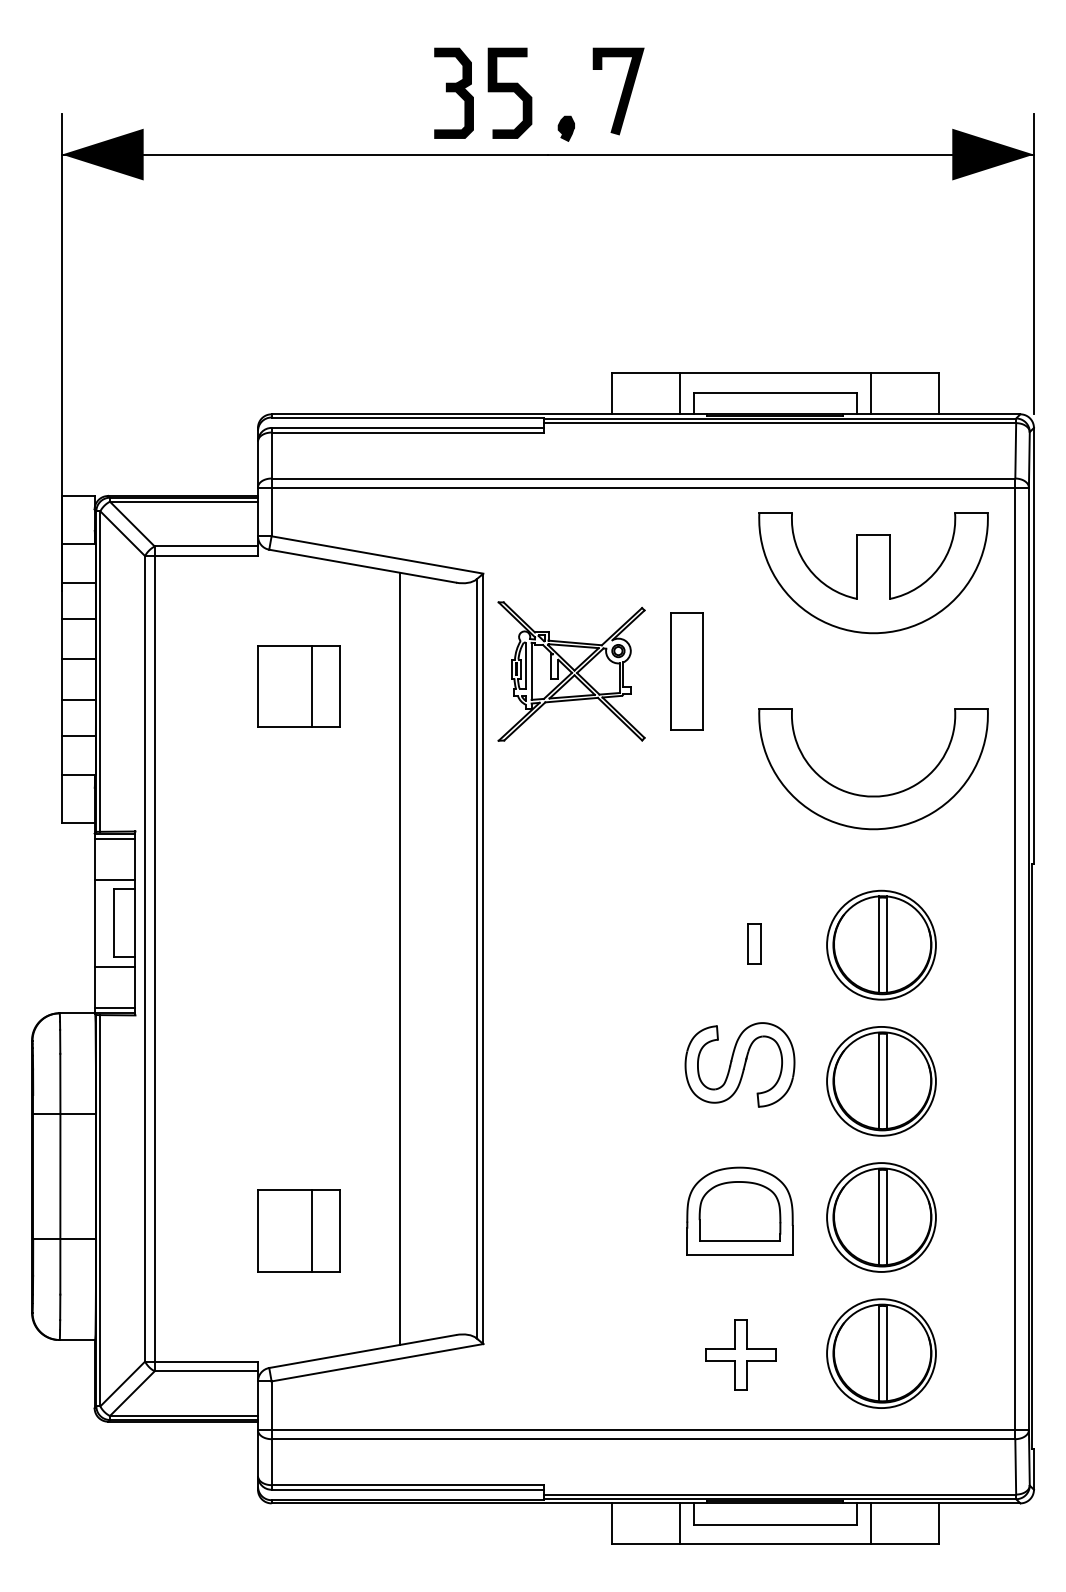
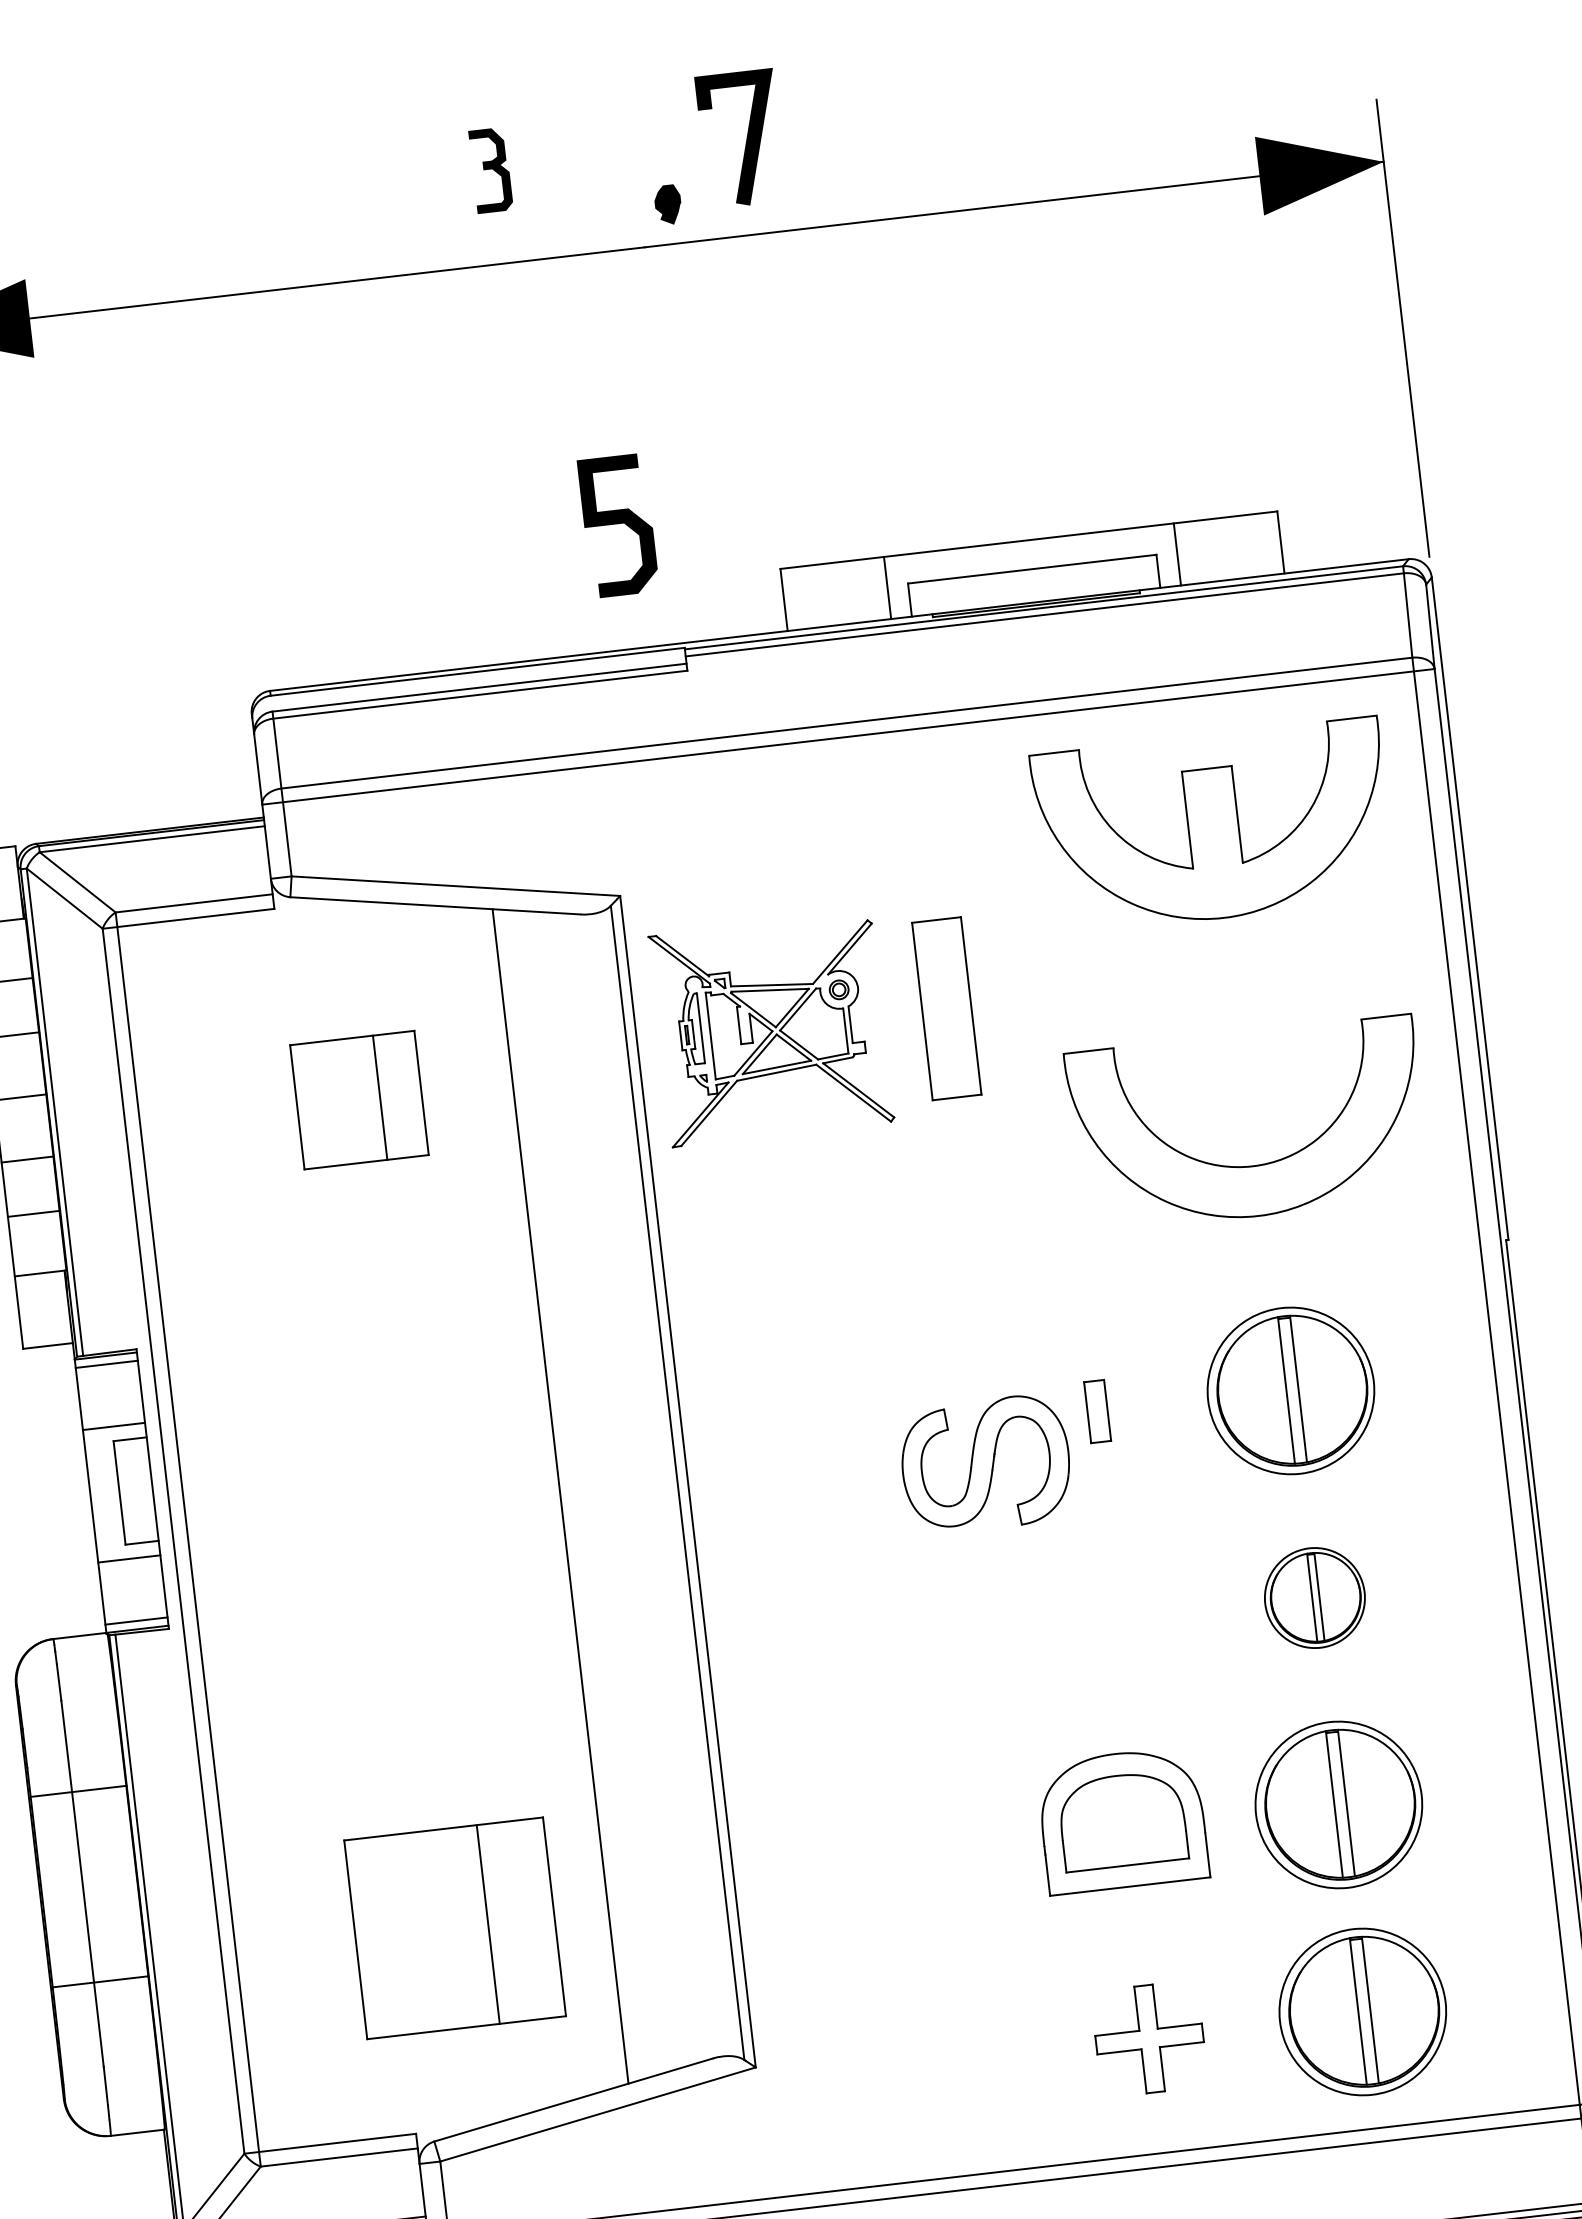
part: (453, 92) -> (490, 169), size x0.6
curve: (509, 92) -> (617, 524), moved
part: (739, 1064) -> (985, 1463), moved
part: (881, 1081) -> (1314, 1598), size x0.6
part: (298, 1230) -> (454, 1927), size x1.6

